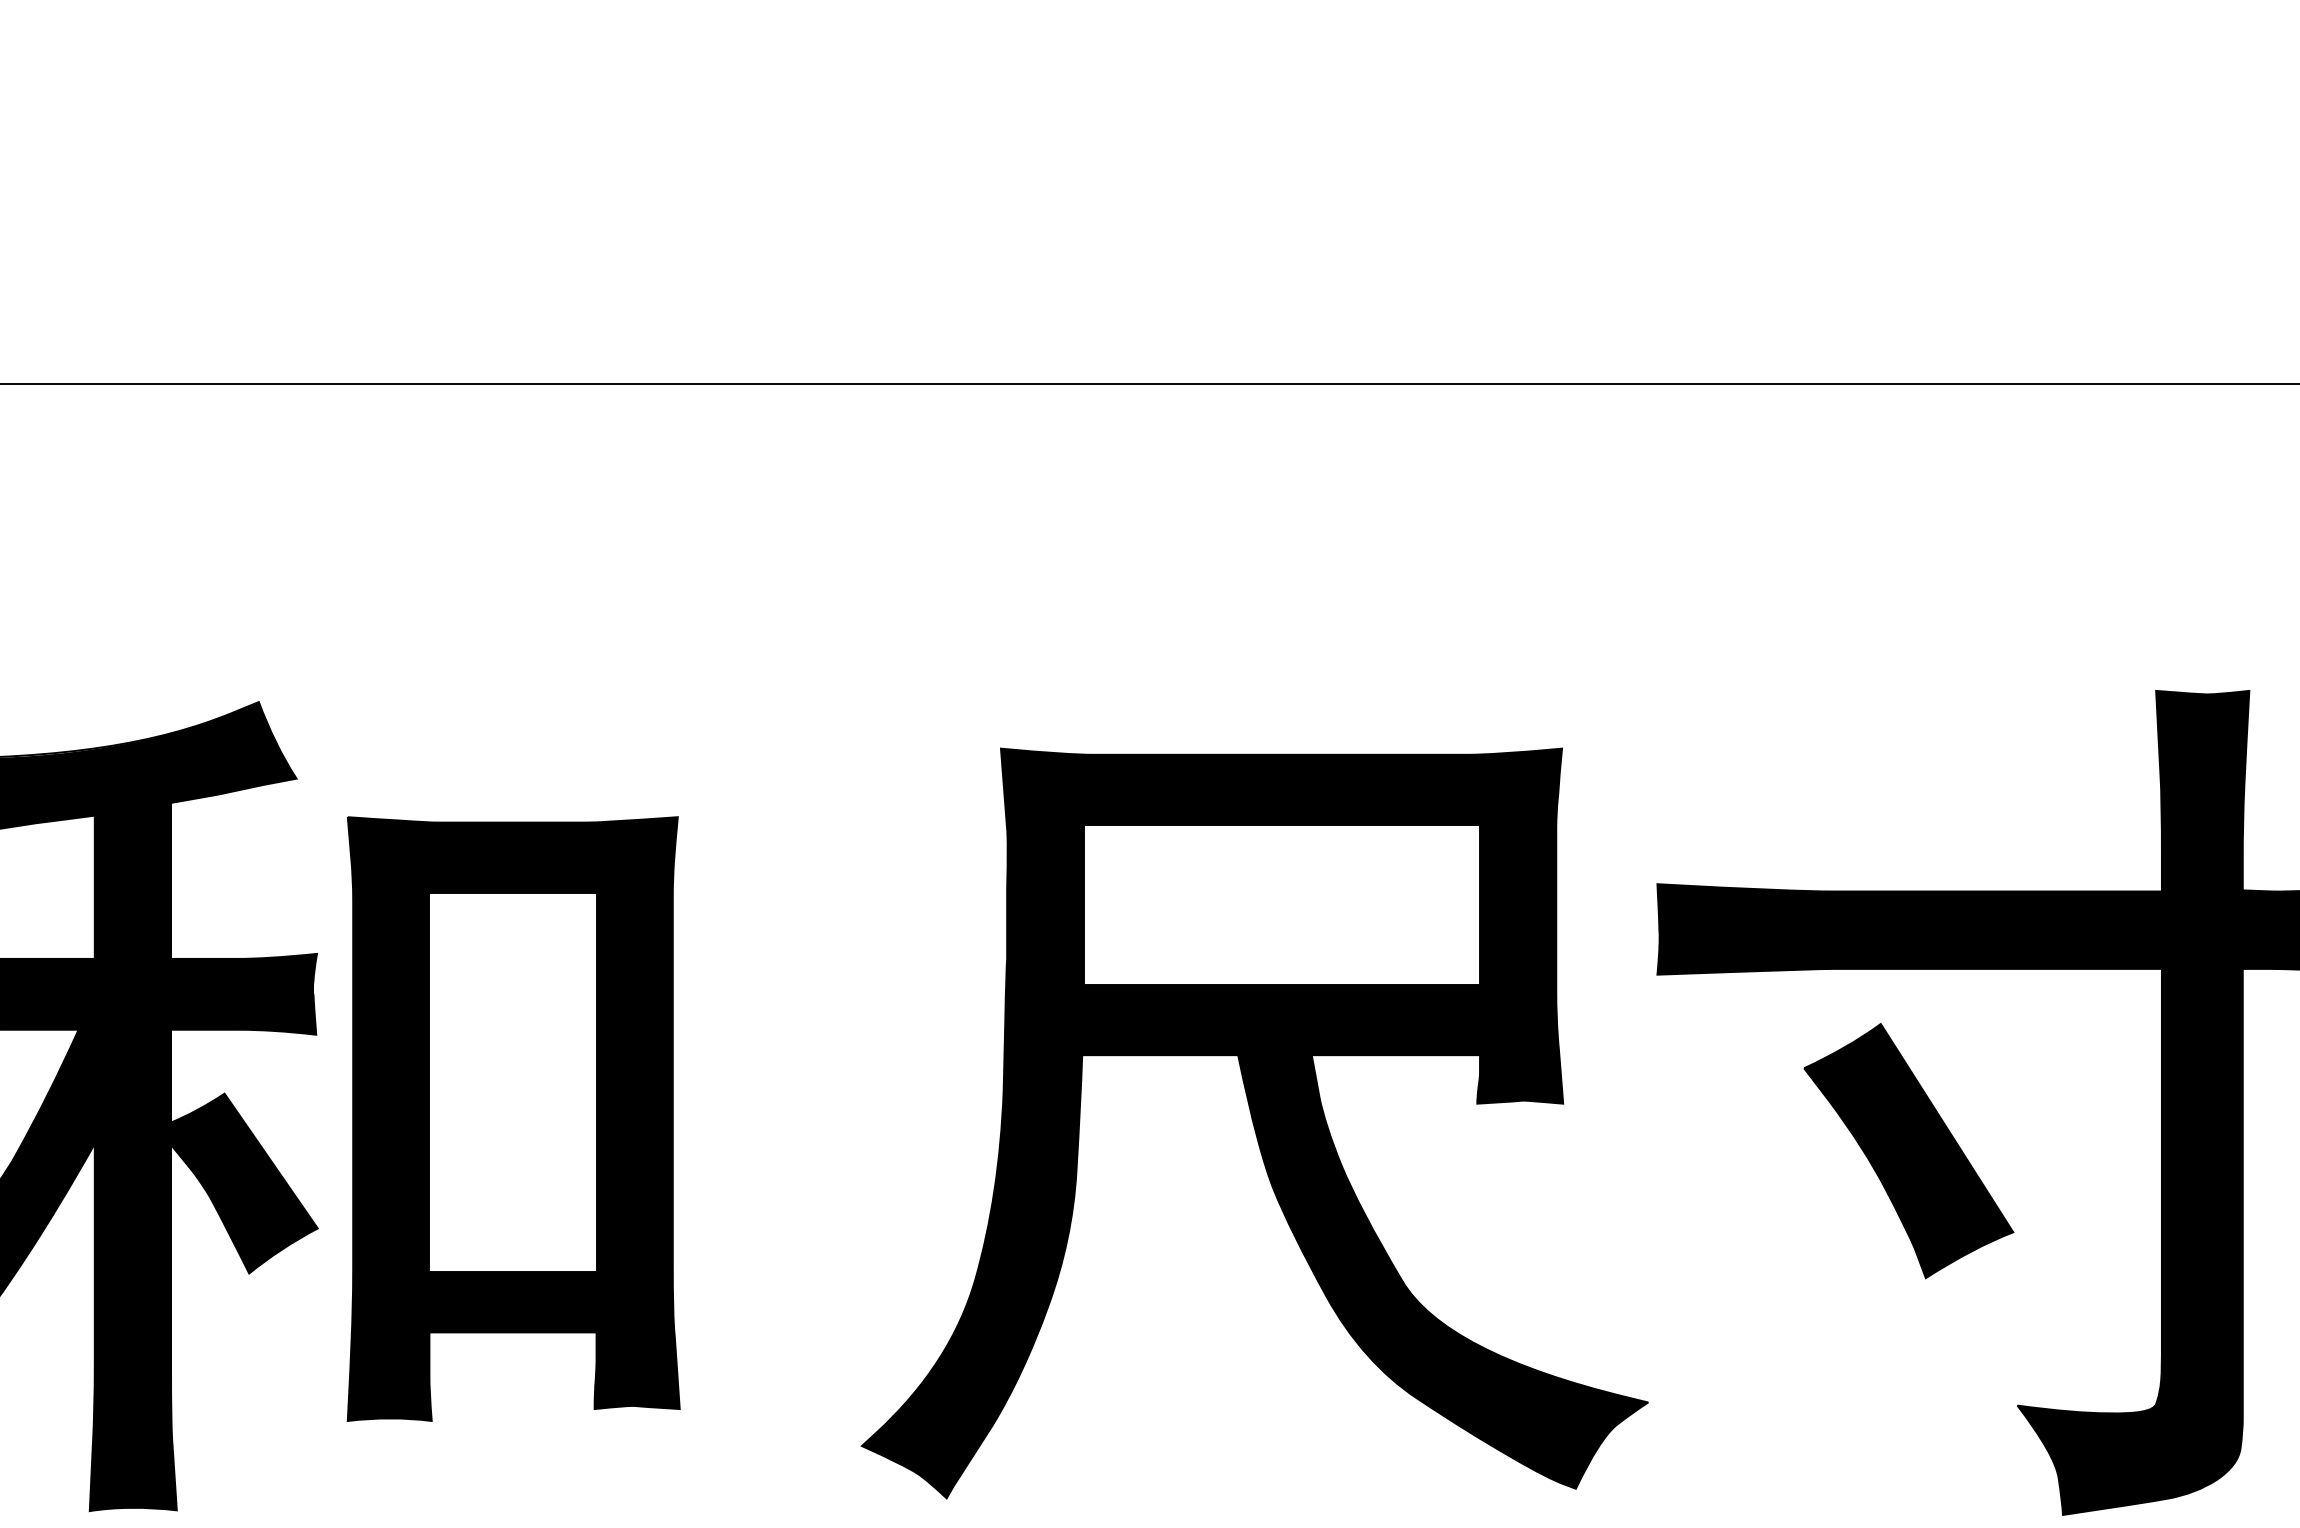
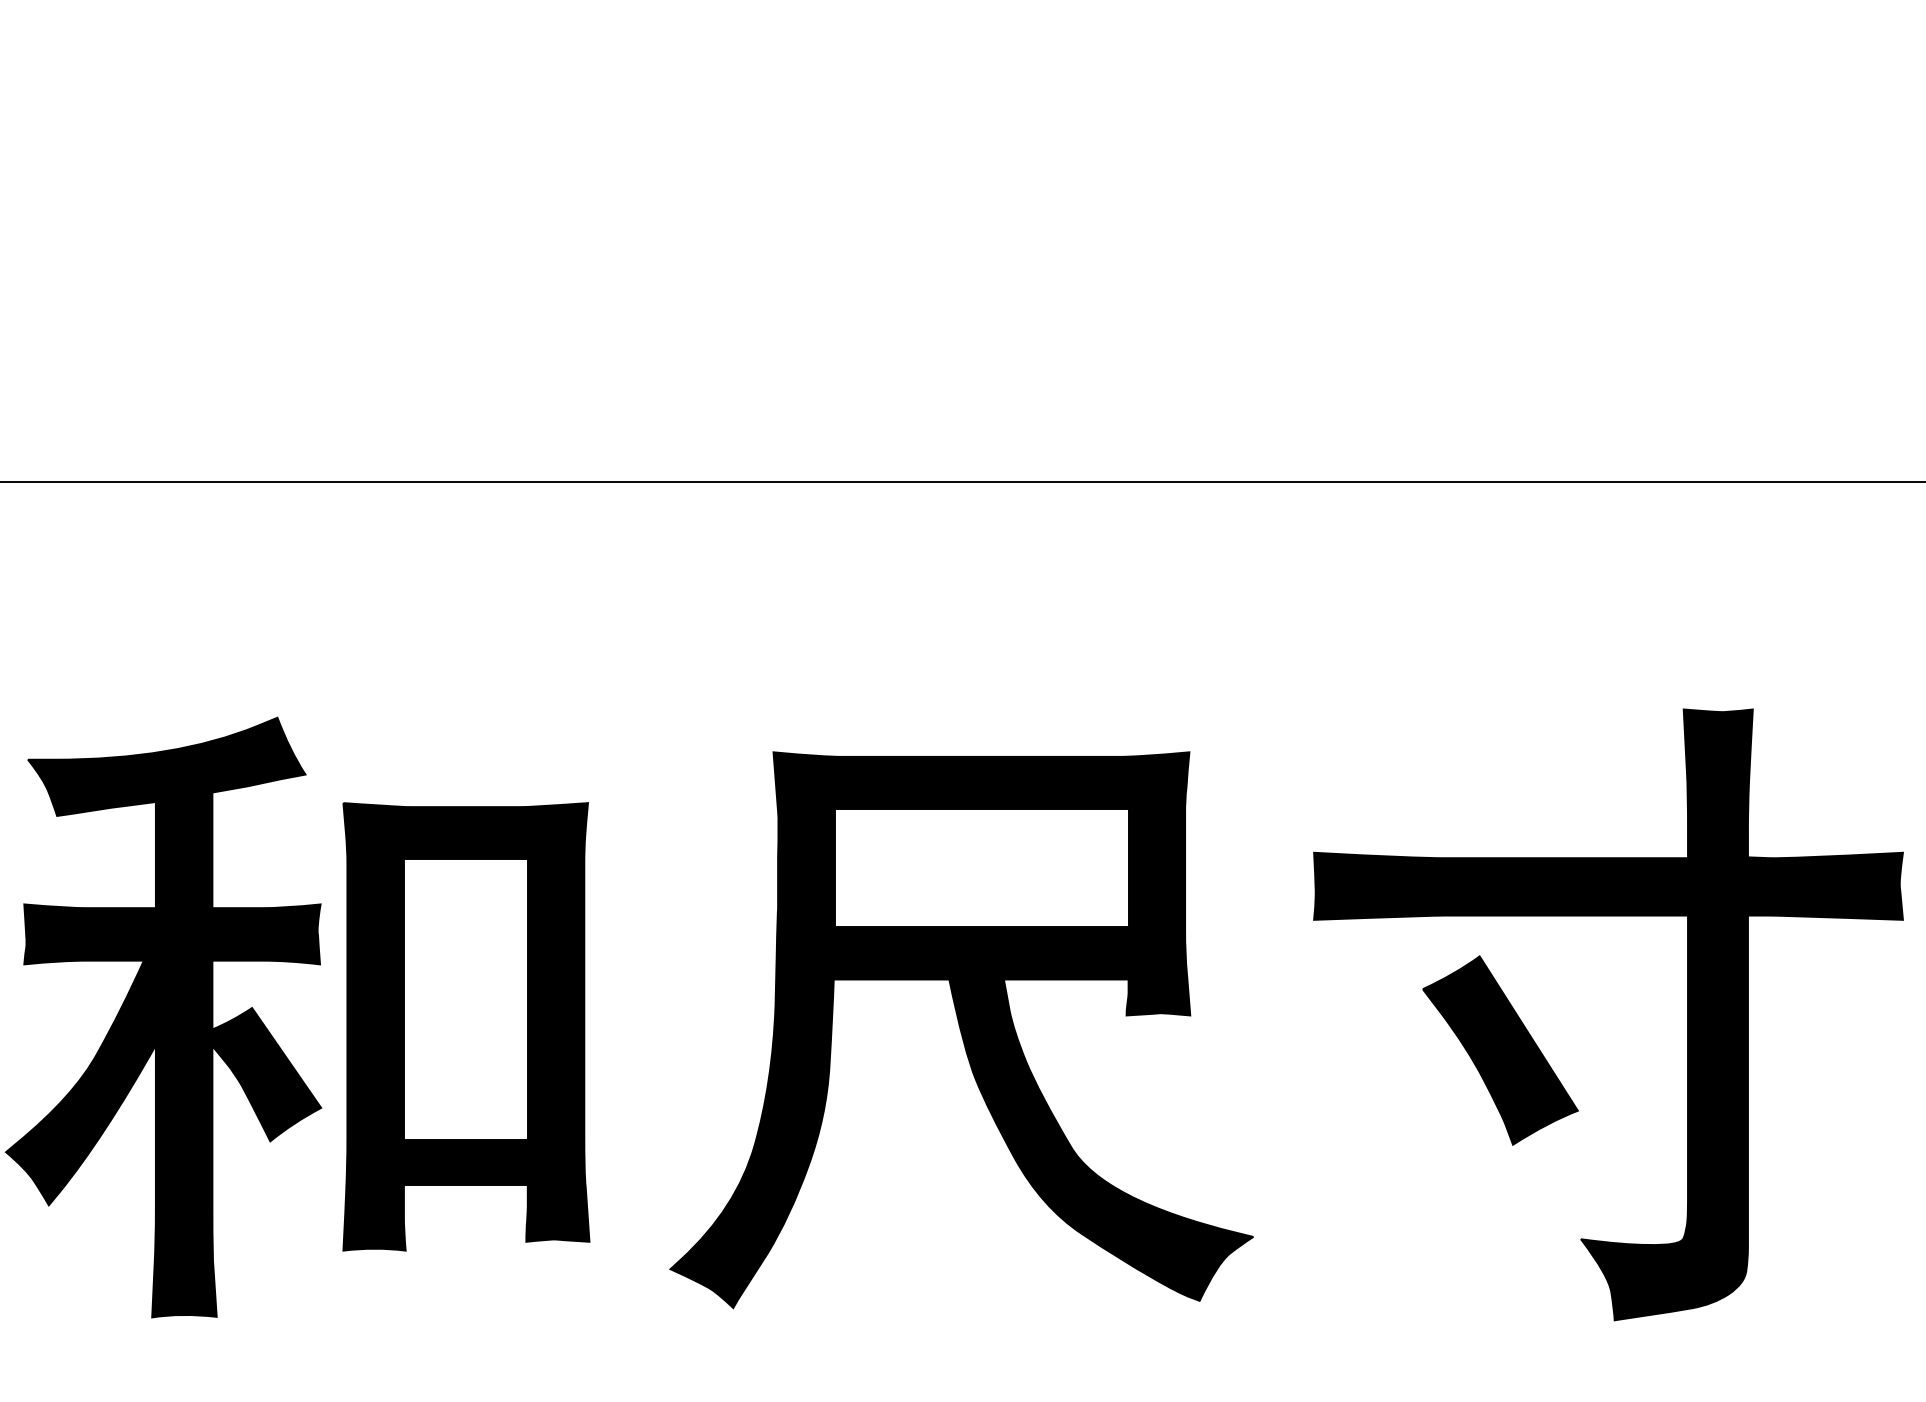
part: (1254, 1123) -> (961, 1030), moved

